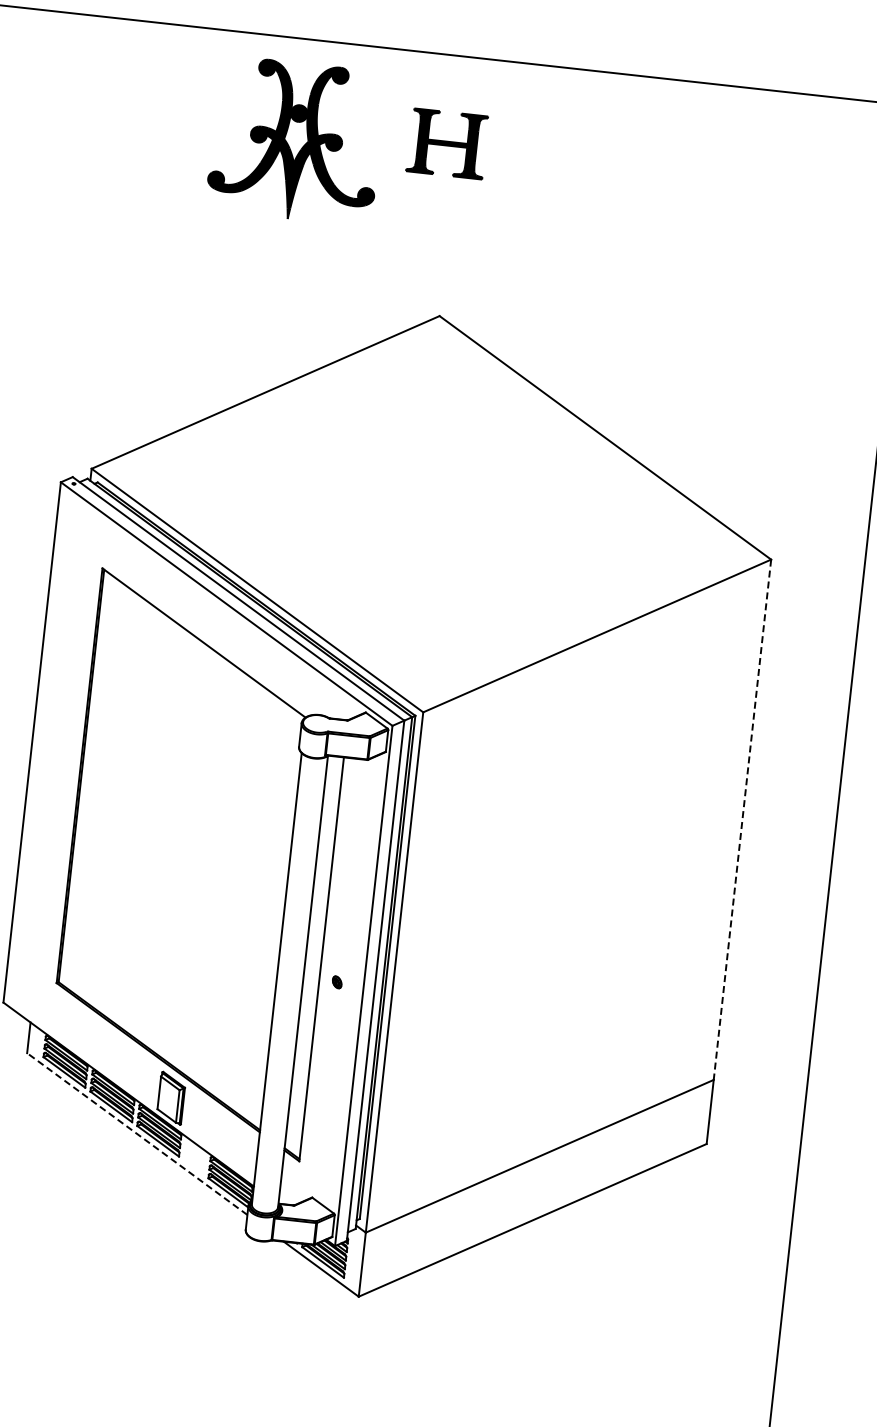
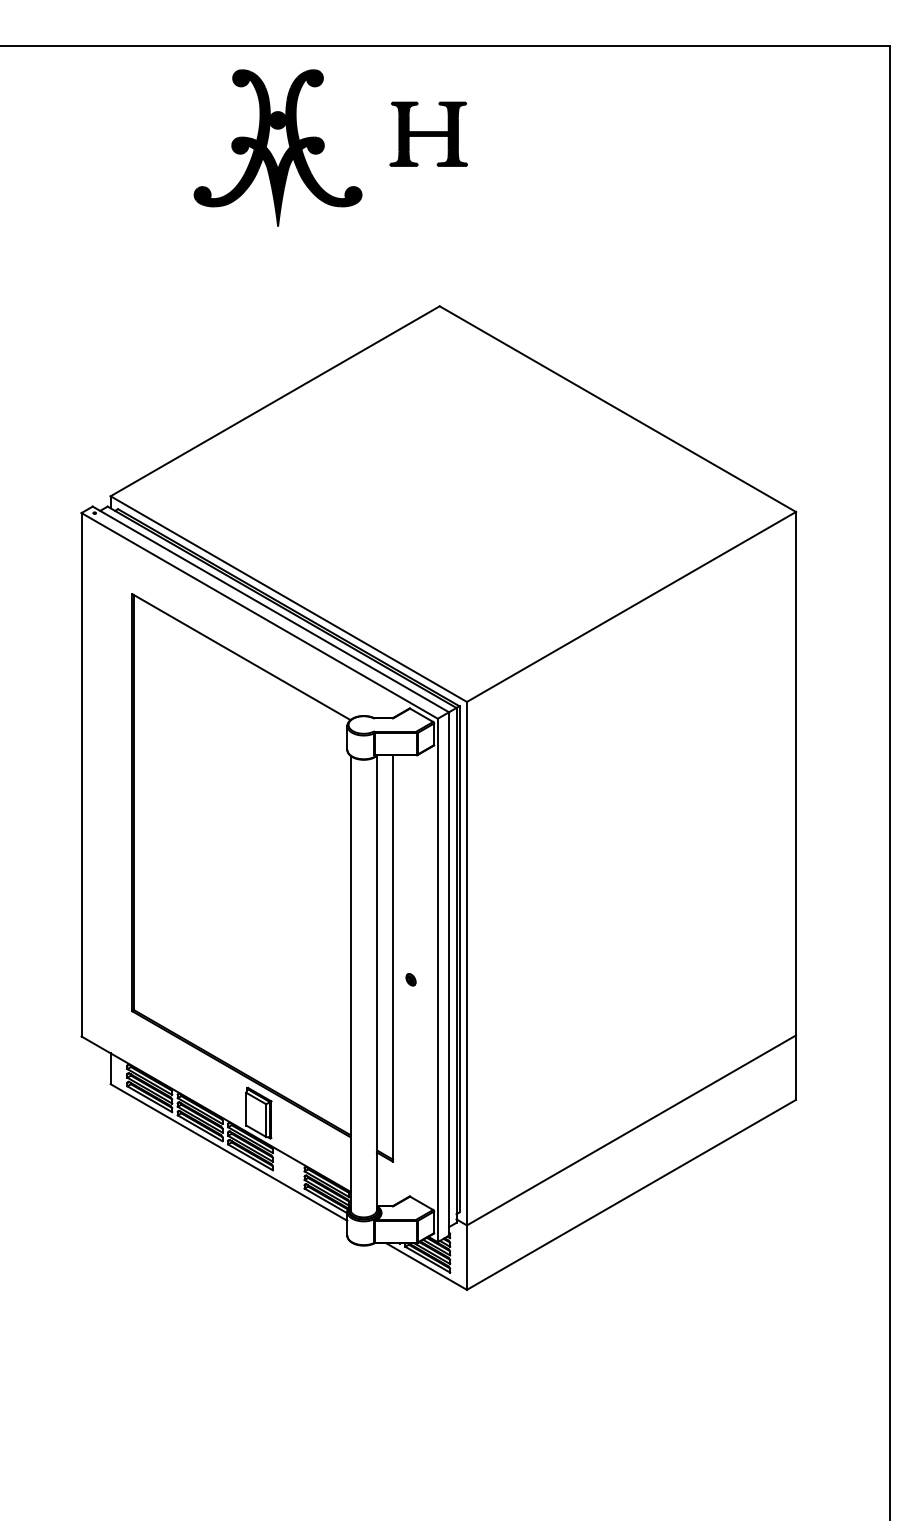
line: (742, 819) -> (796, 773), dashed -> solid
line: (137, 1134) -> (229, 1152), dashed -> solid

